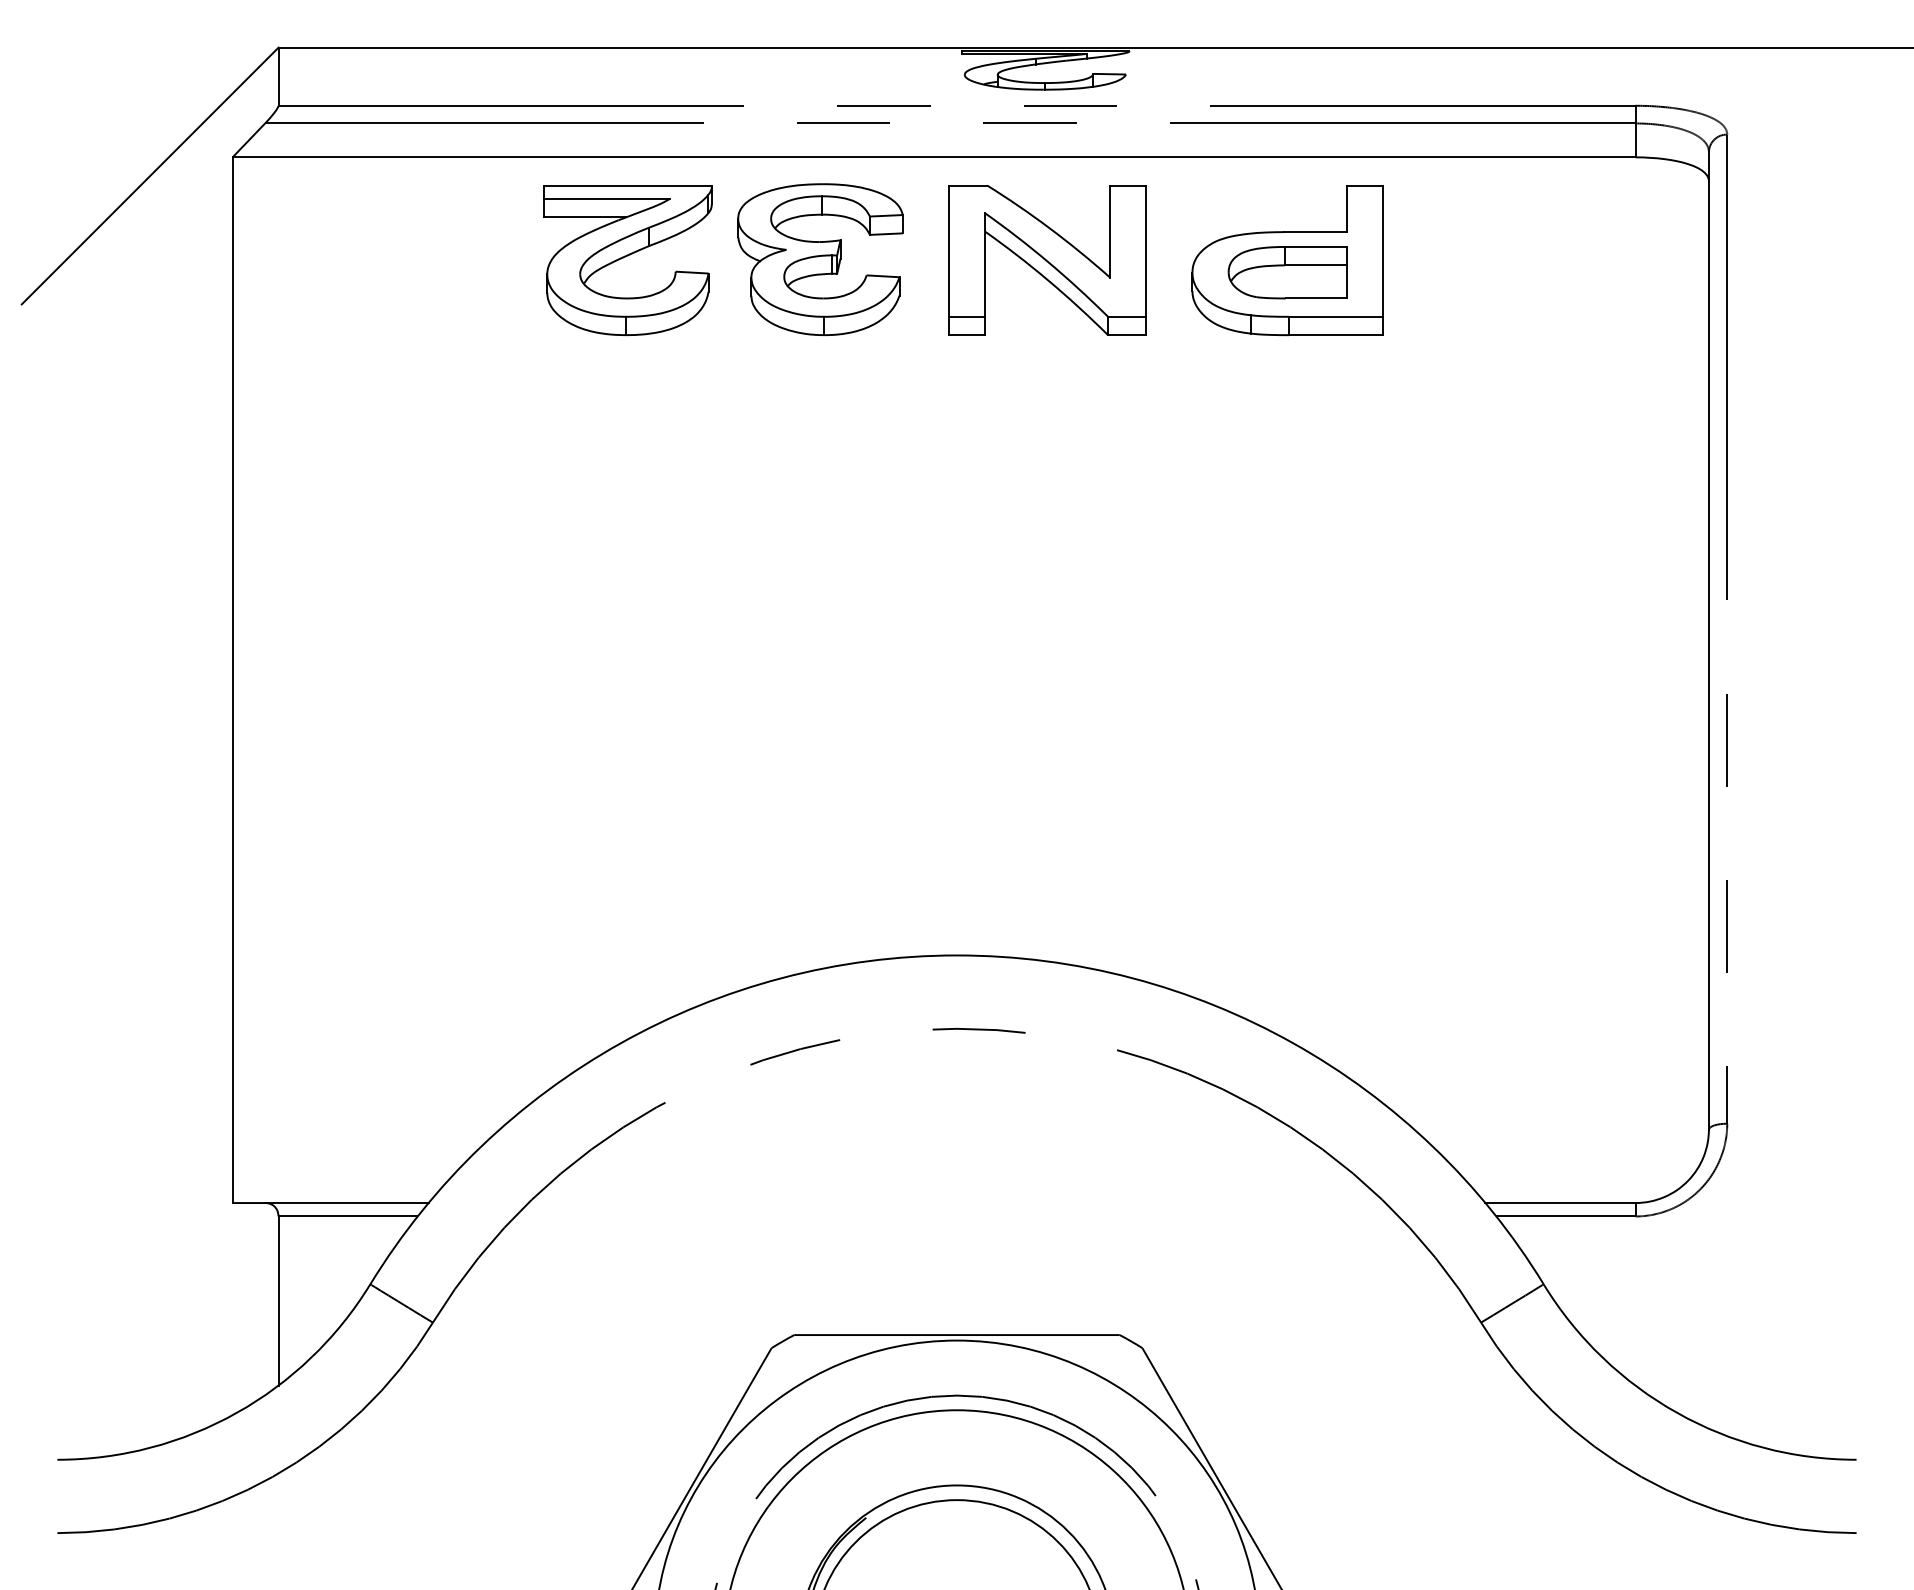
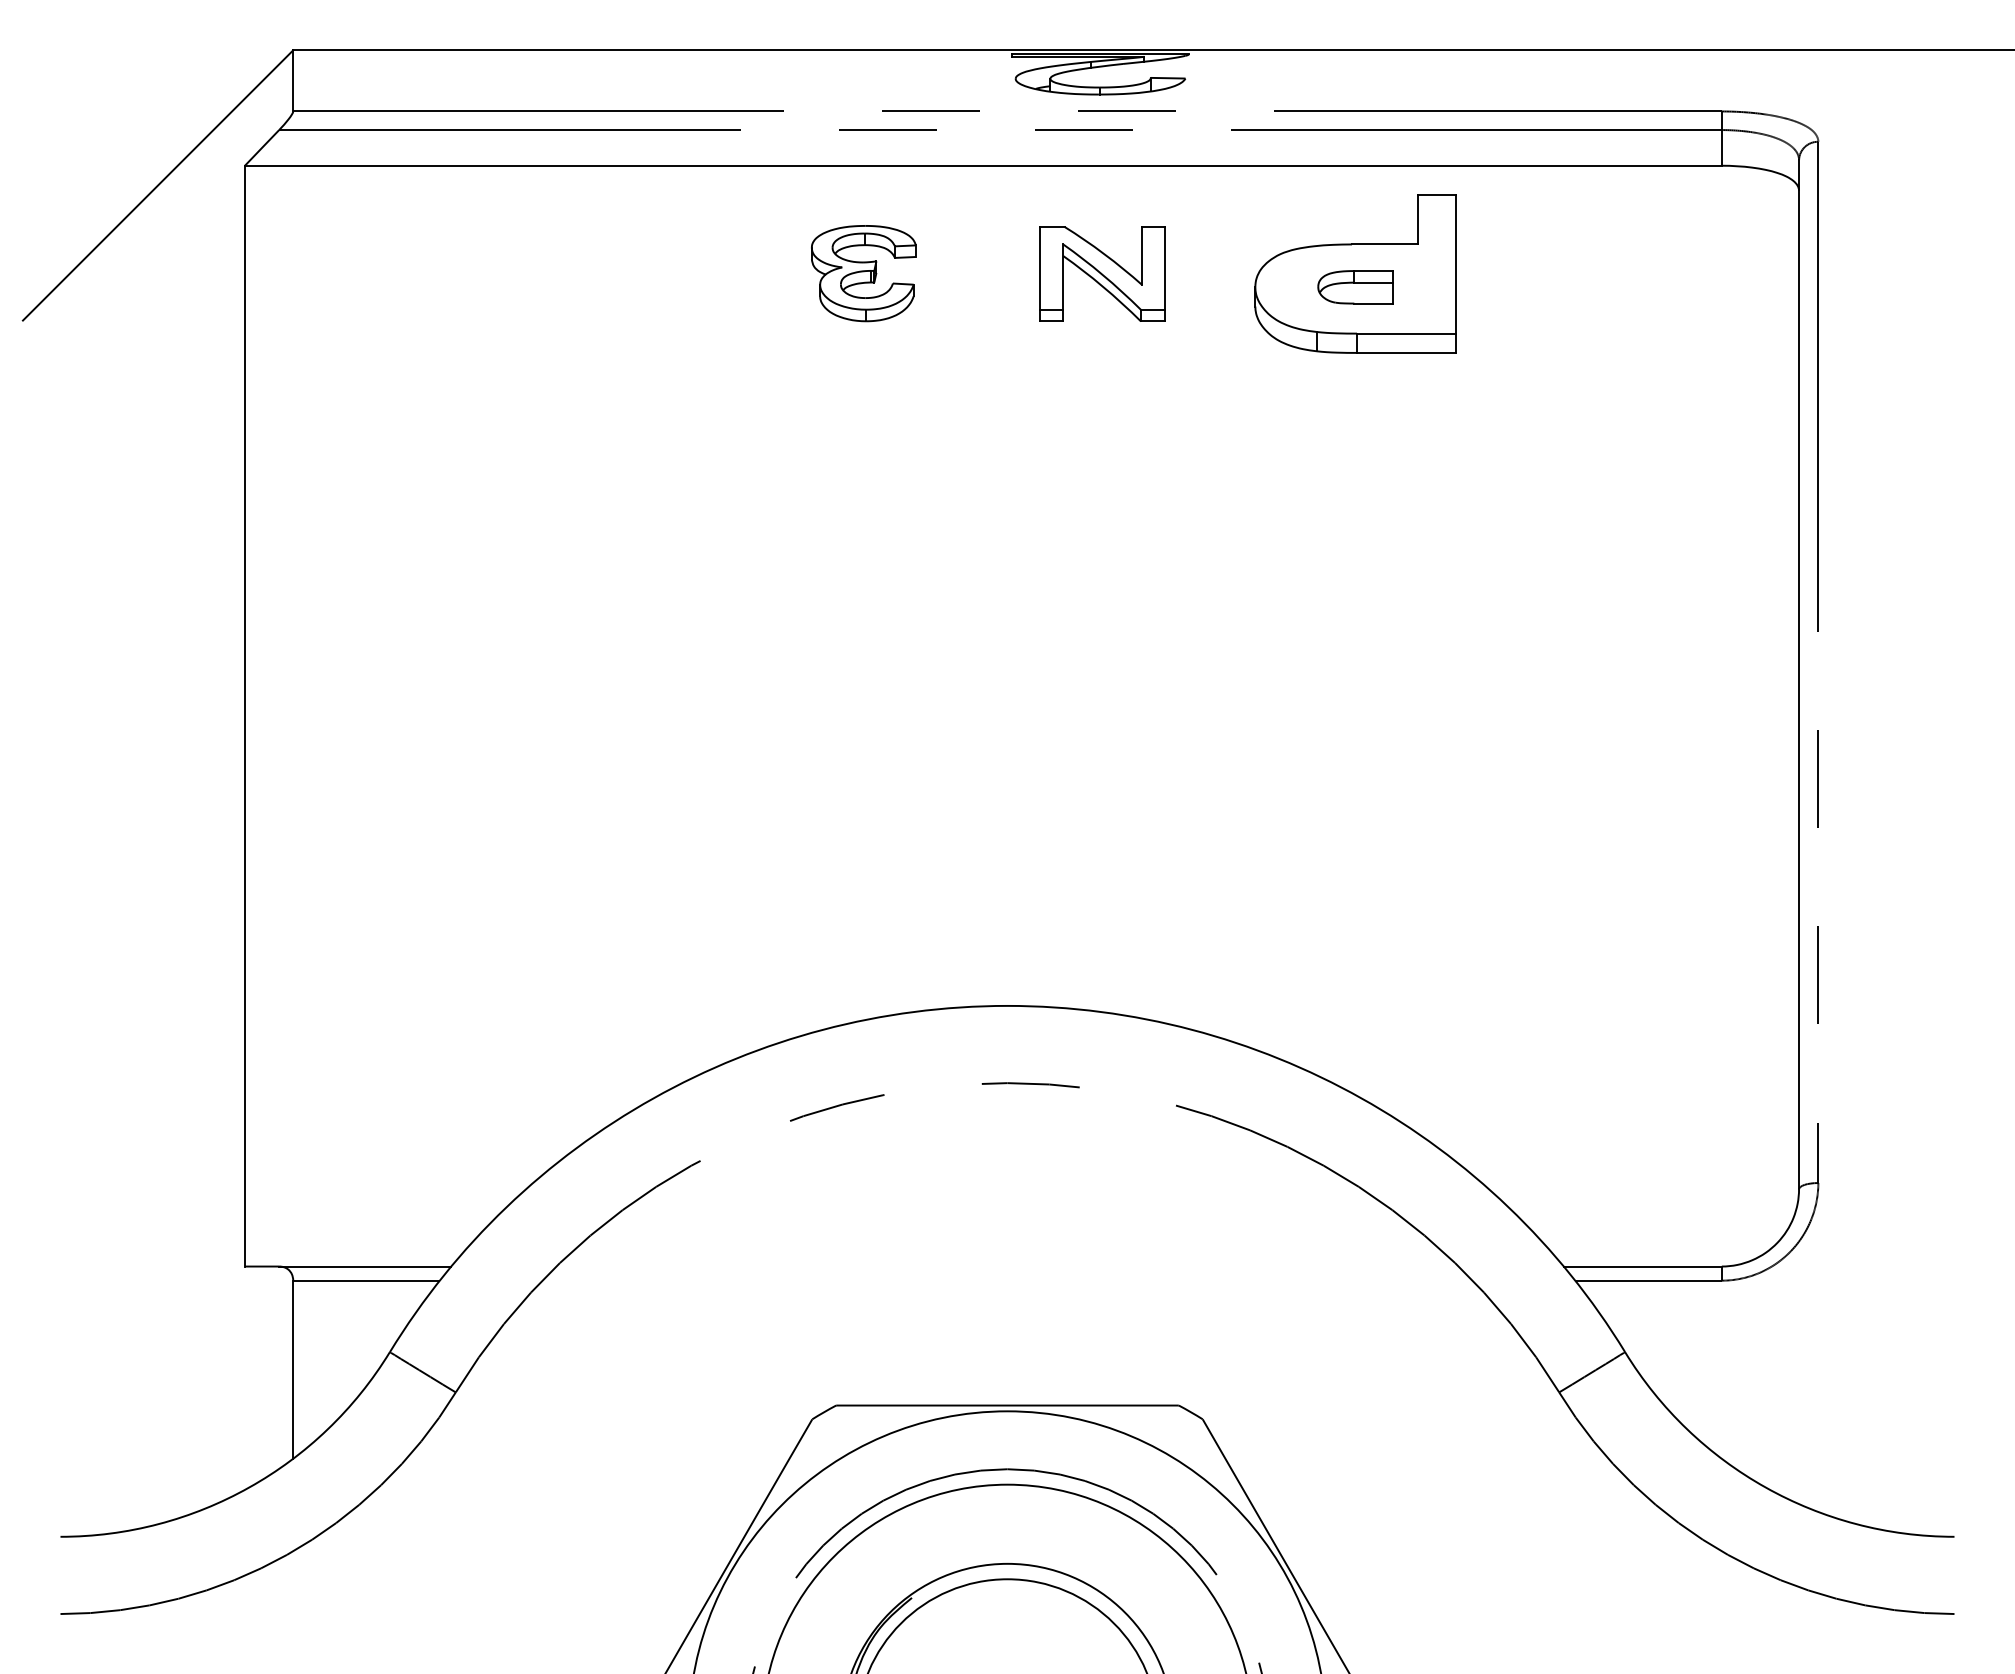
part: (820, 259) -> (863, 273), size x0.6
part: (627, 260) -> (660, 274), removed
part: (1047, 260) -> (1102, 274), size x0.6
part: (1287, 272) -> (1355, 286), size x0.6

